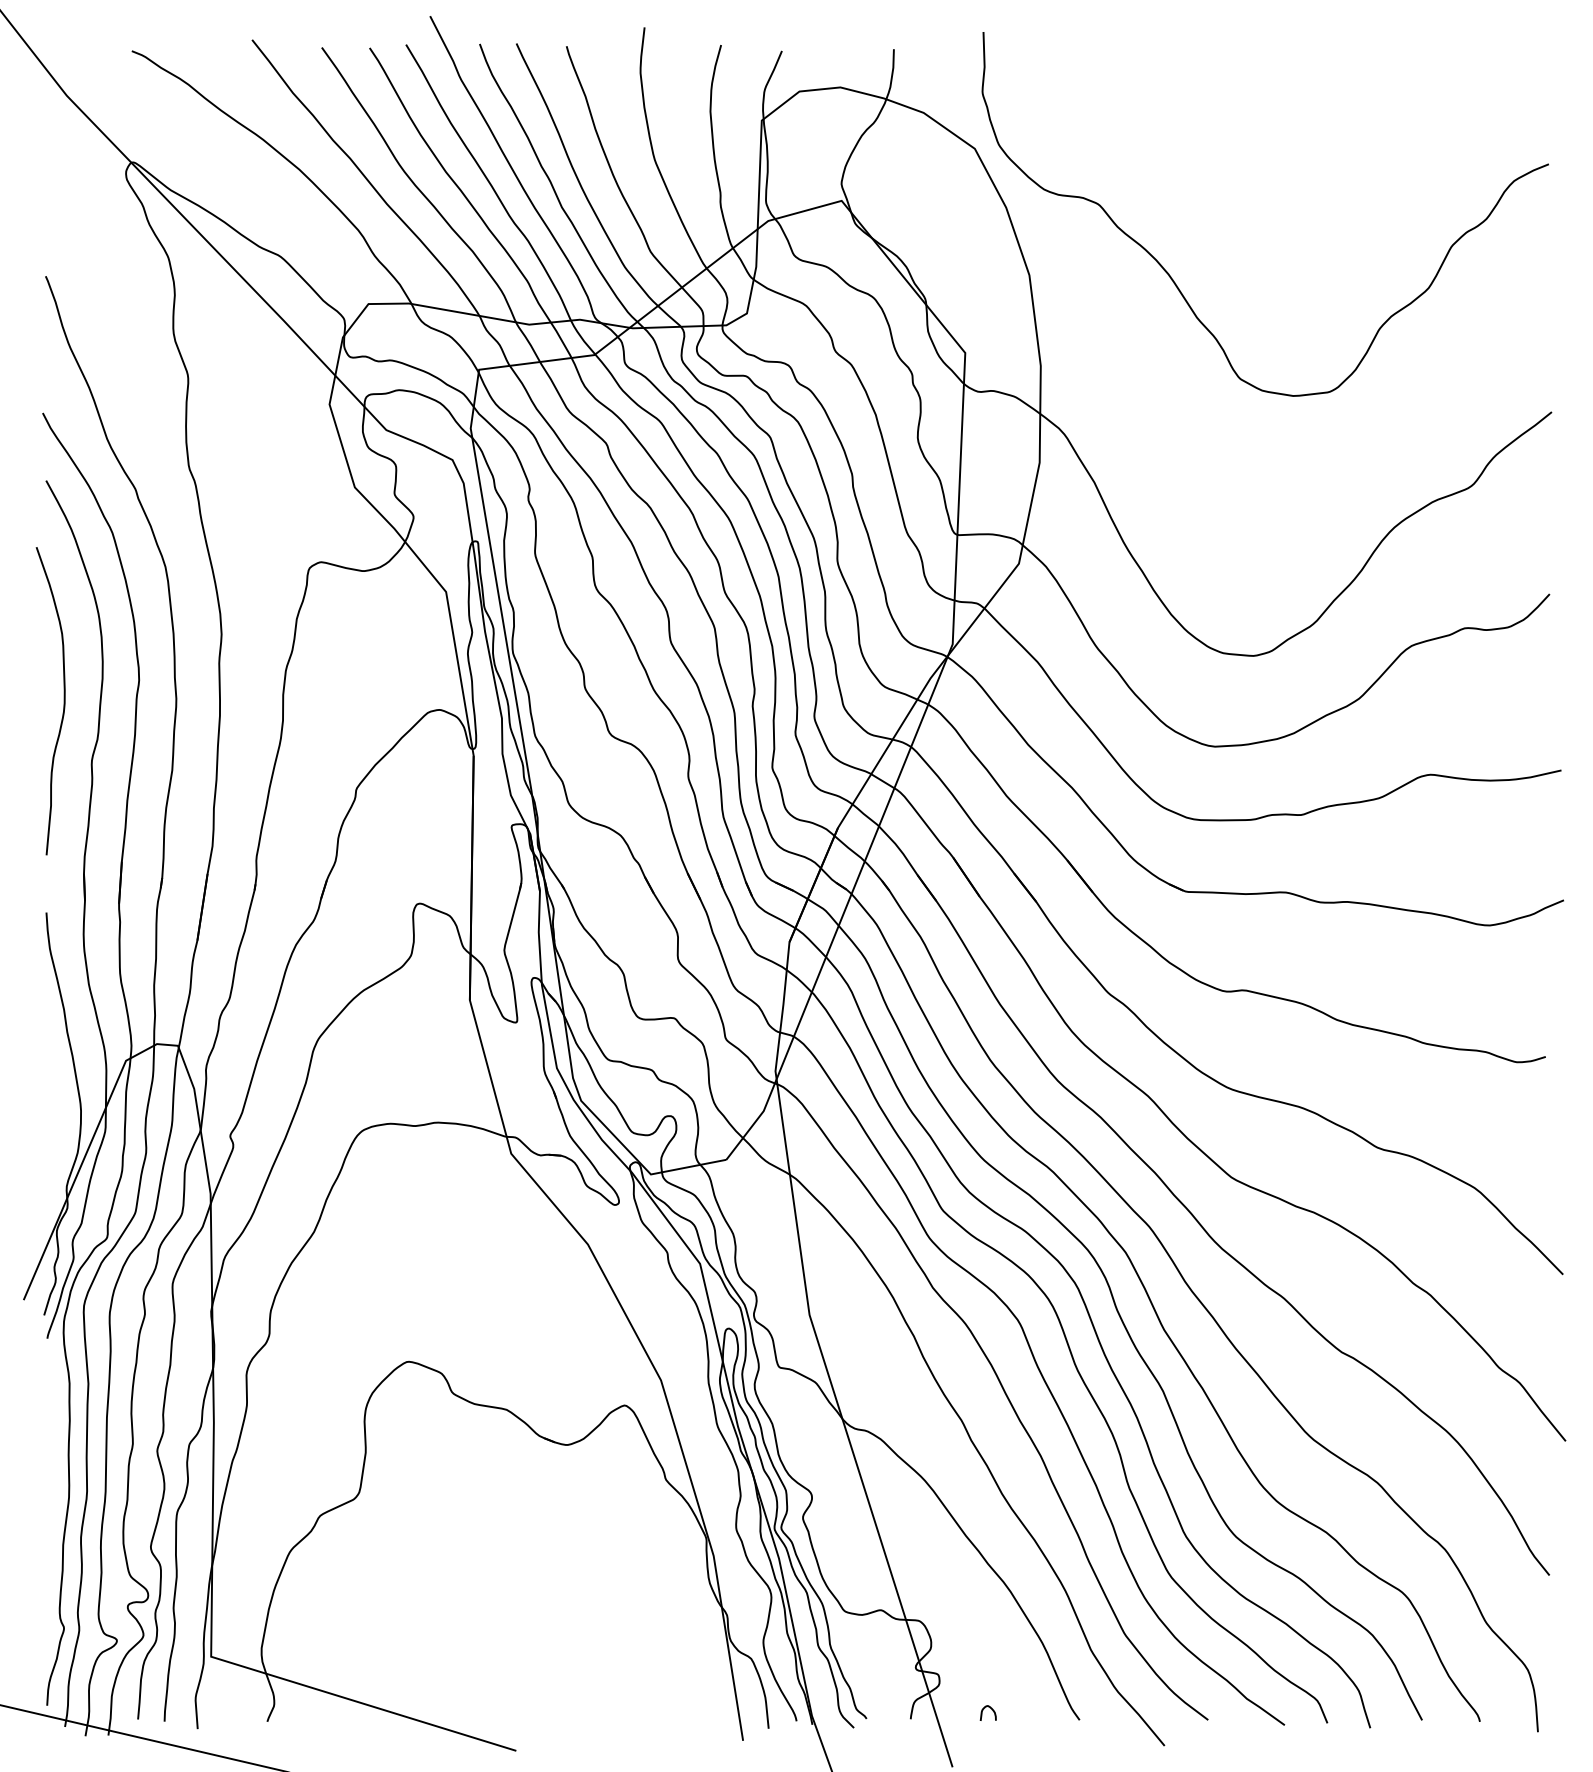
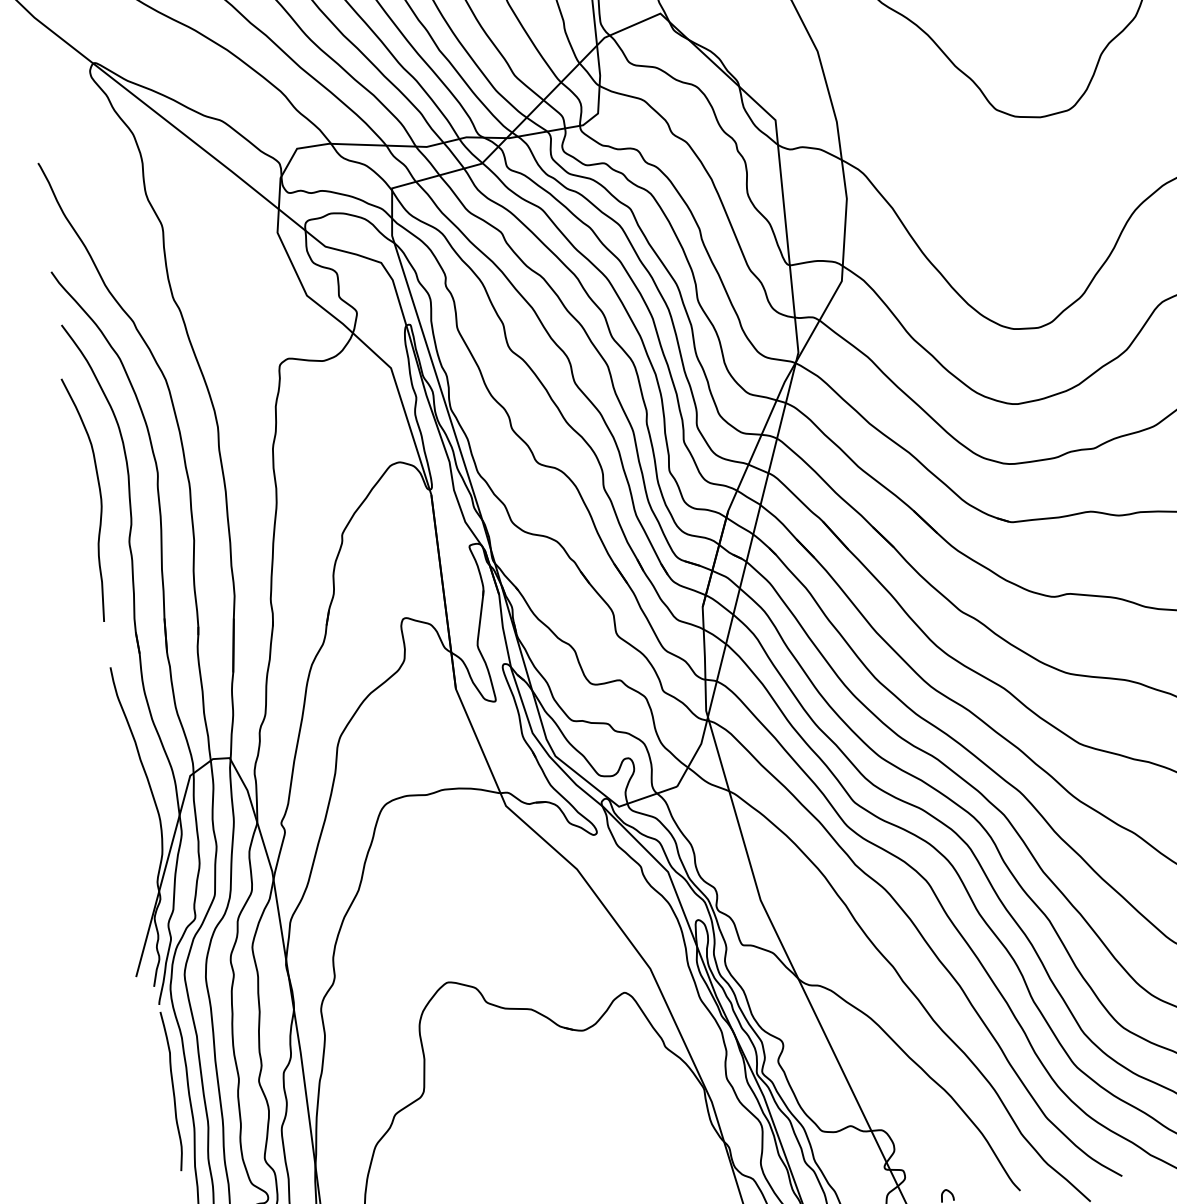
curve: (49, 1447) -> (173, 1090), added

